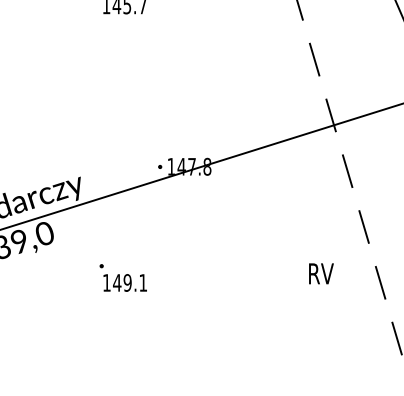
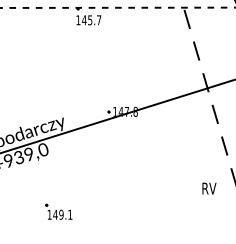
text: (321, 273) -> (209, 188), moved
part: (122, 277) -> (58, 211), moved

